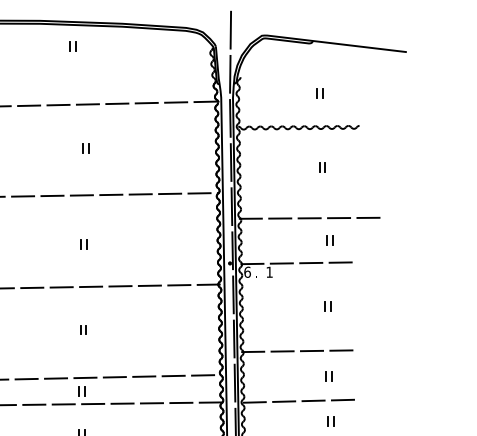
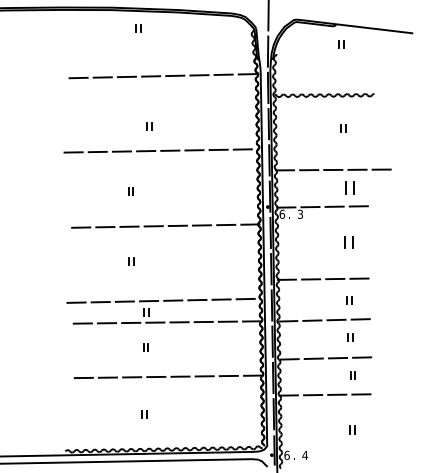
part: (319, 93) -> (341, 44), moved
part: (85, 148) -> (149, 126), moved
part: (329, 240) -> (349, 188), size x1.6
part: (83, 244) -> (130, 191), moved
text: (268, 271) -> (299, 213), 1 -> 3
part: (328, 306) -> (348, 242), size x1.6
part: (83, 329) -> (131, 261), moved

